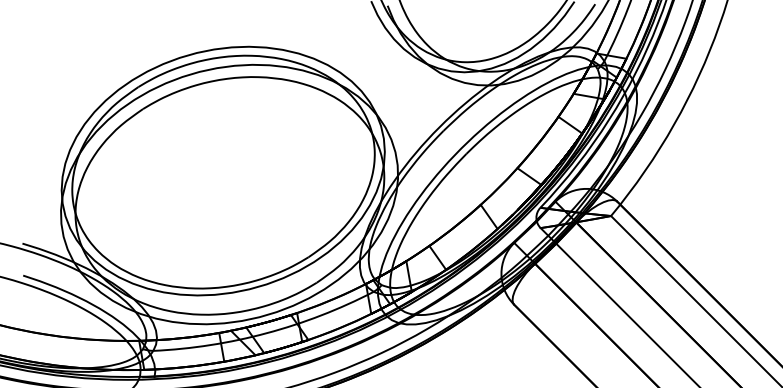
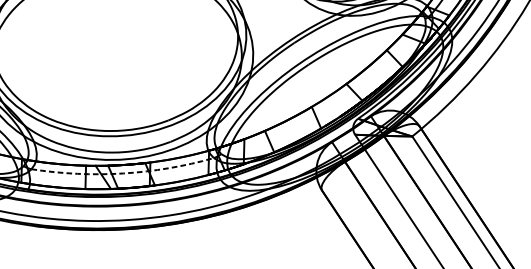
arc: (266, 333) -> (123, 173), solid -> dashed

